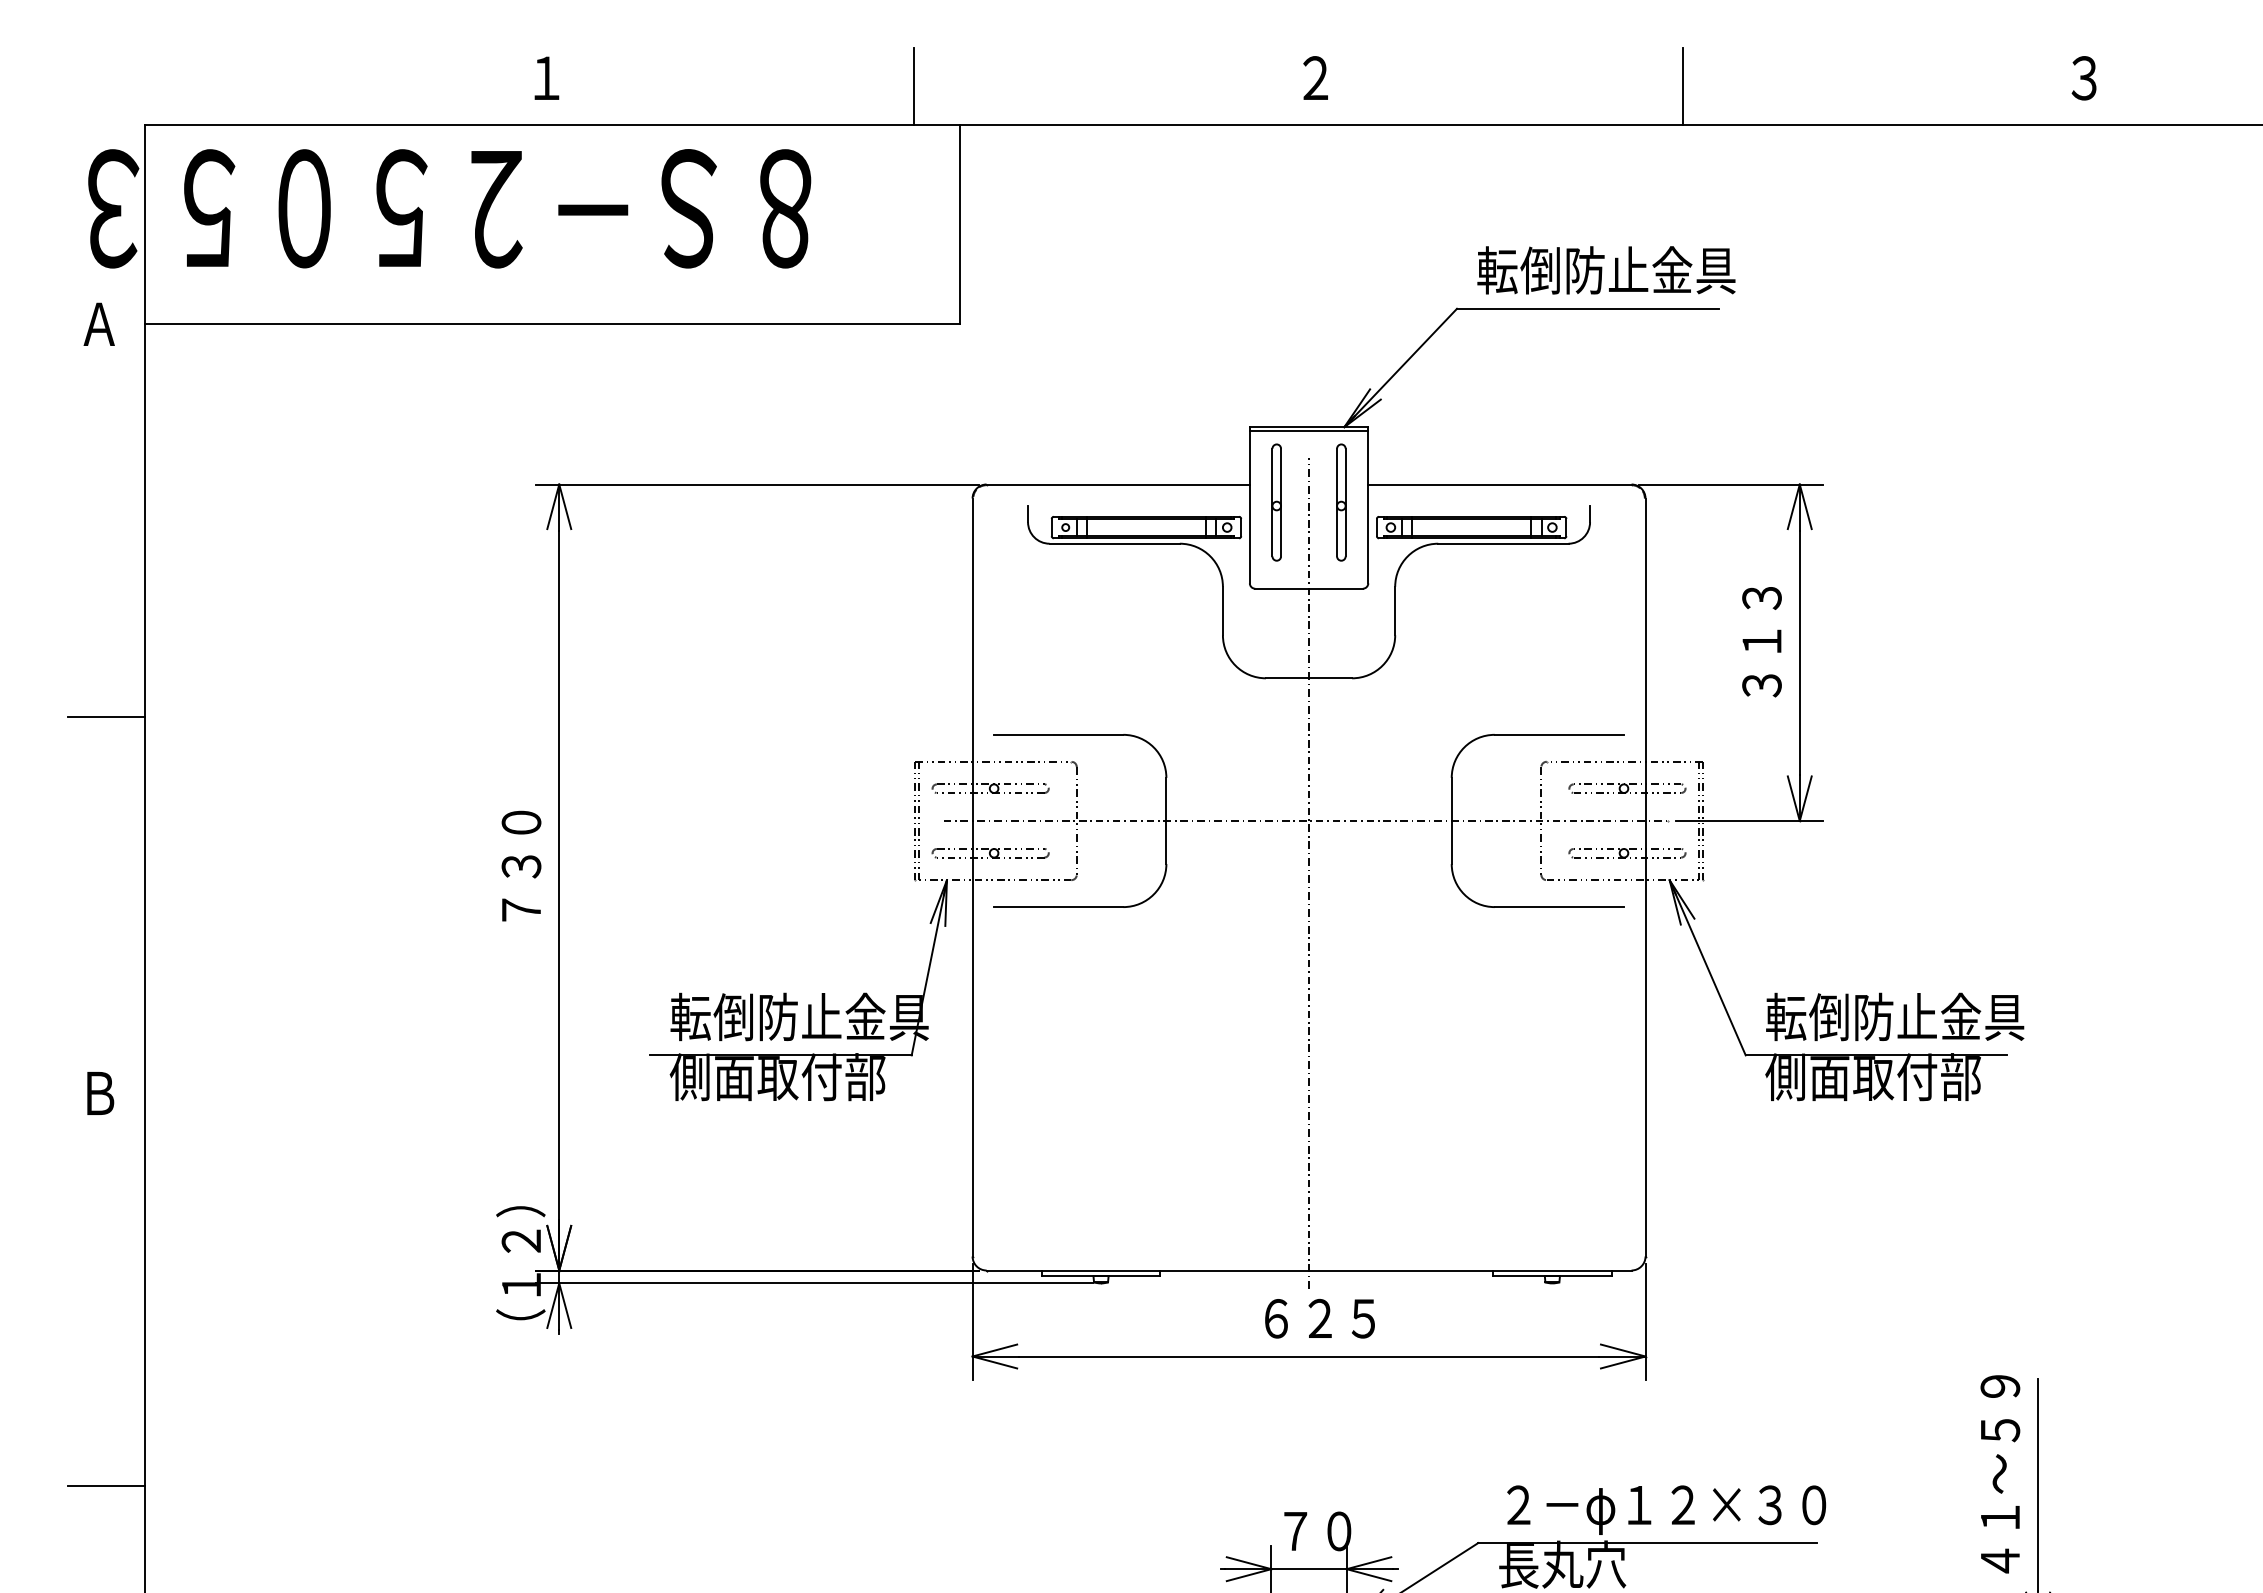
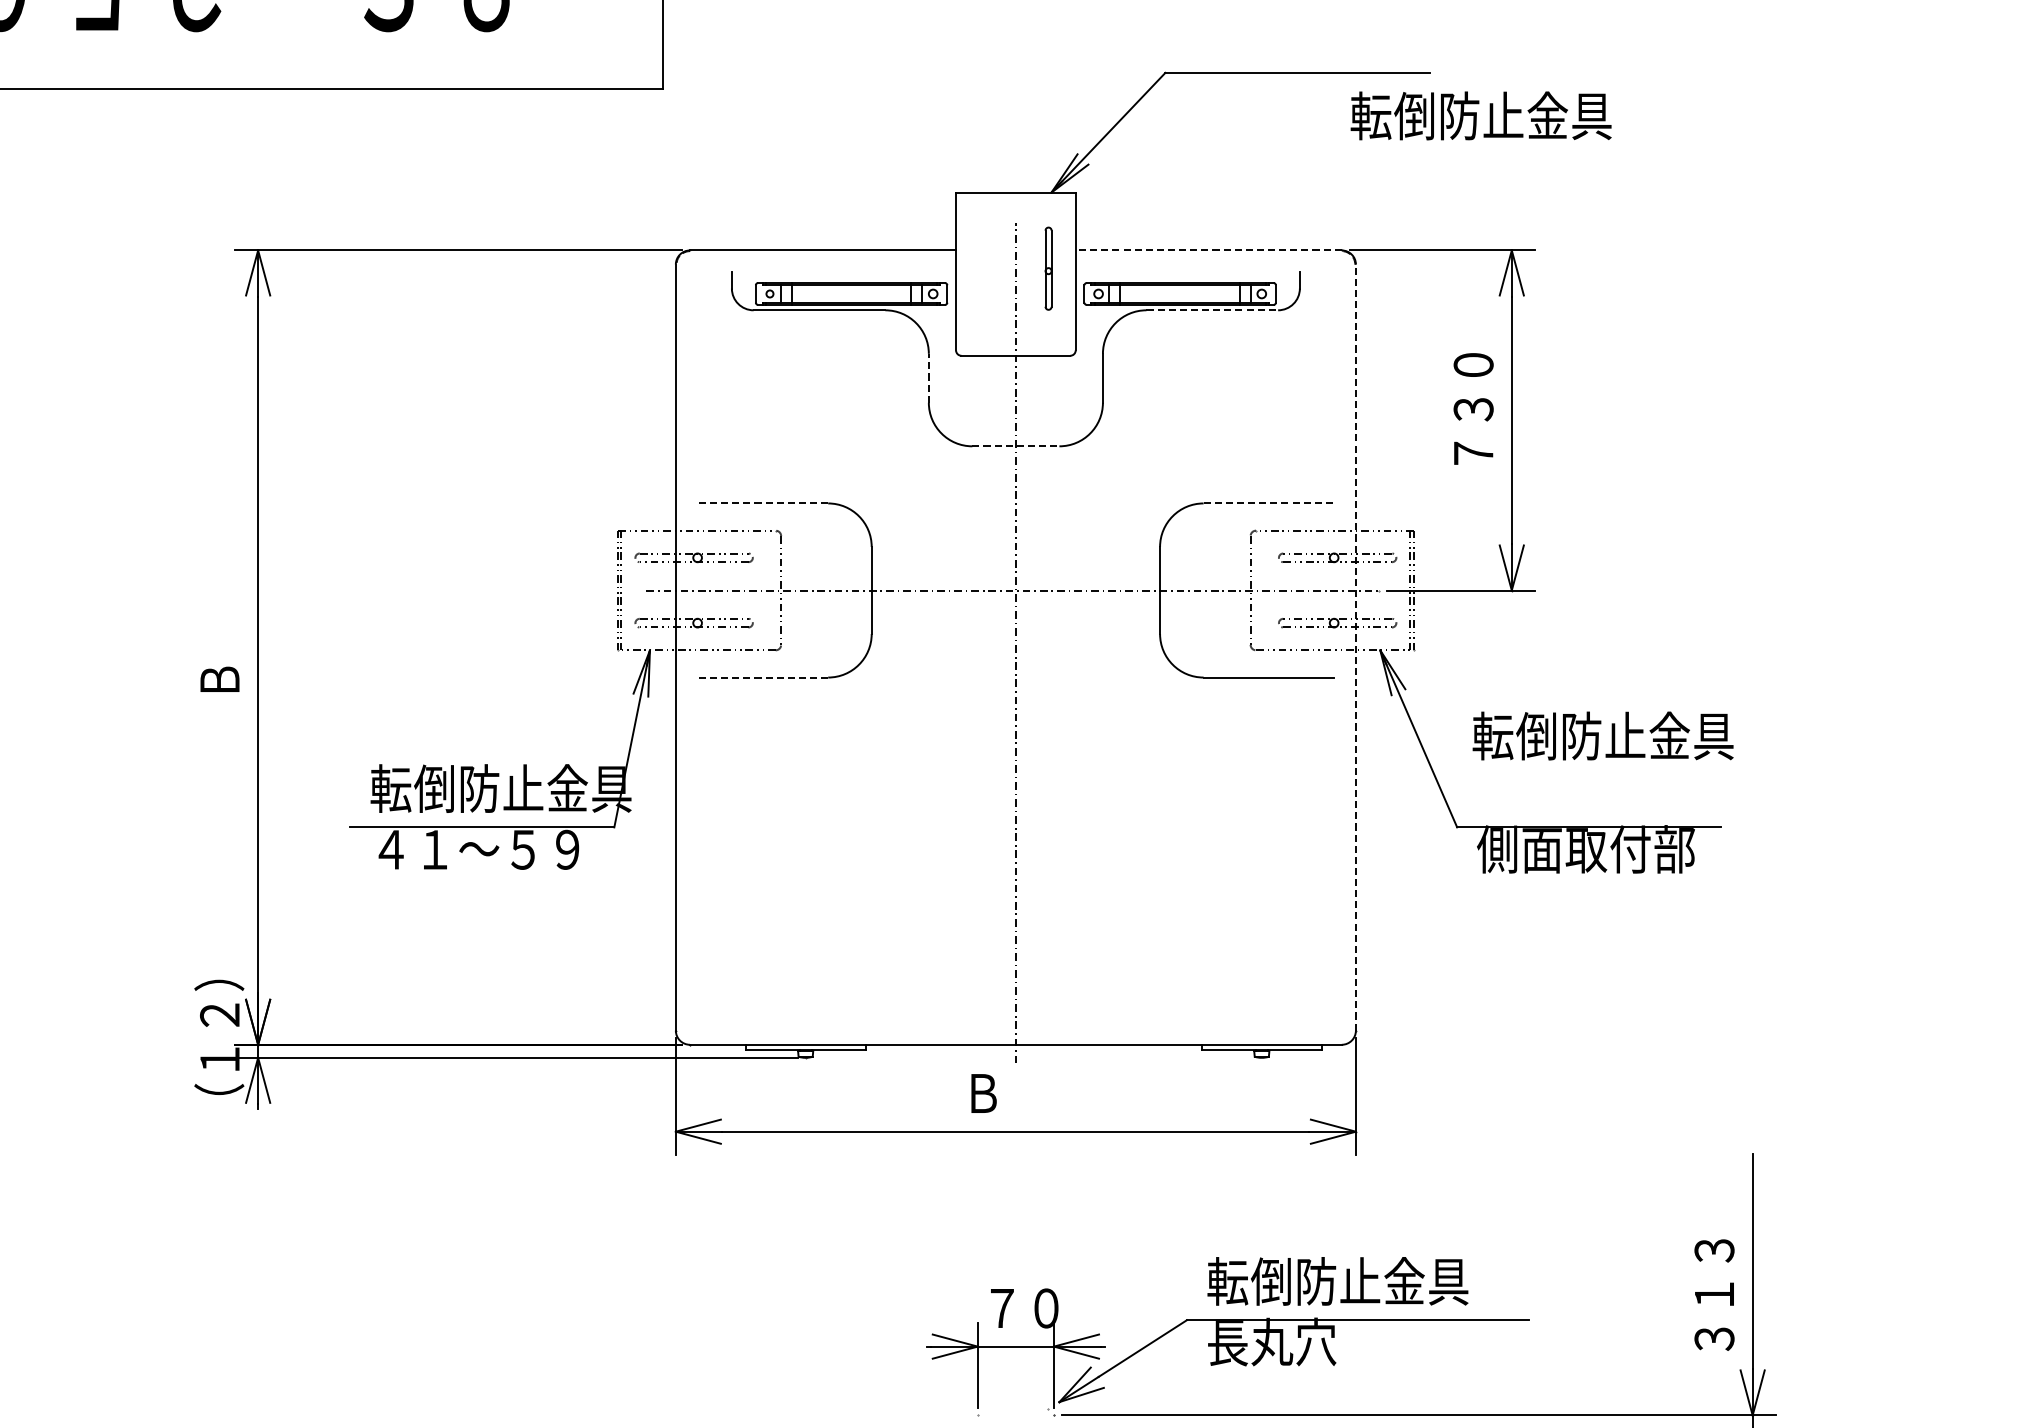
text: (1606, 270) -> (1481, 116), moved
line: (1308, 430) -> (1015, 195), removed
line: (1499, 484) -> (1208, 250), solid -> dashed
part: (1276, 502) -> (982, 268), removed
part: (1341, 502) -> (1048, 268), size x0.7
line: (1503, 543) -> (1212, 310), solid -> dashed
line: (1222, 610) -> (928, 377), solid -> dashed
text: (1761, 641) -> (1473, 409), ３１３ -> ７３０
line: (1309, 678) -> (1016, 446), solid -> dashed
line: (1058, 734) -> (762, 503), solid -> dashed
line: (1559, 734) -> (1268, 503), solid -> dashed
text: (521, 865) -> (219, 635), ７３０ -> Ｂ
line: (1645, 877) -> (1355, 647), solid -> dashed
line: (1058, 907) -> (762, 677), solid -> dashed
text: (1895, 1016) -> (1603, 735), moved
text: (777, 1077) -> (478, 849), 側面取付部 -> ４１～５９
text: (1319, 1318) -> (1026, 1093), ６２５ -> Ｂ
text: (2000, 1474) -> (1714, 1250), ４１～５９ -> ３１３
text: (1662, 1507) -> (1373, 1284), ２－φ１２×３０ -> 転倒防止金具

